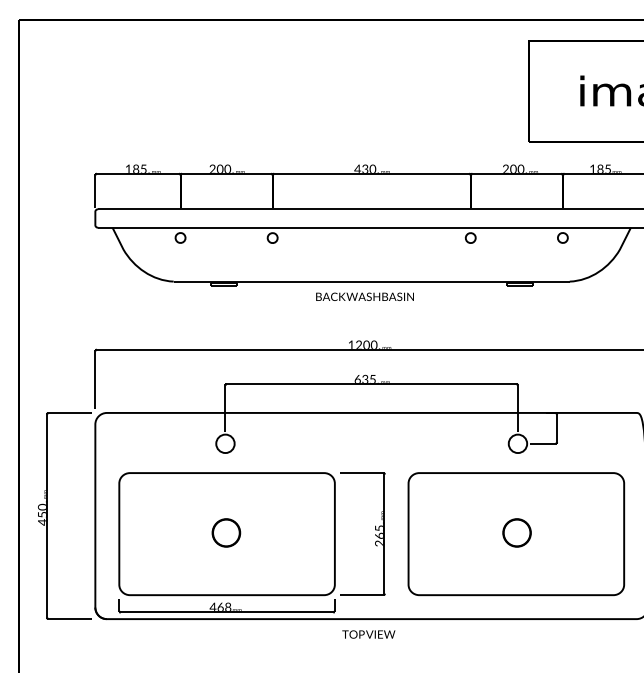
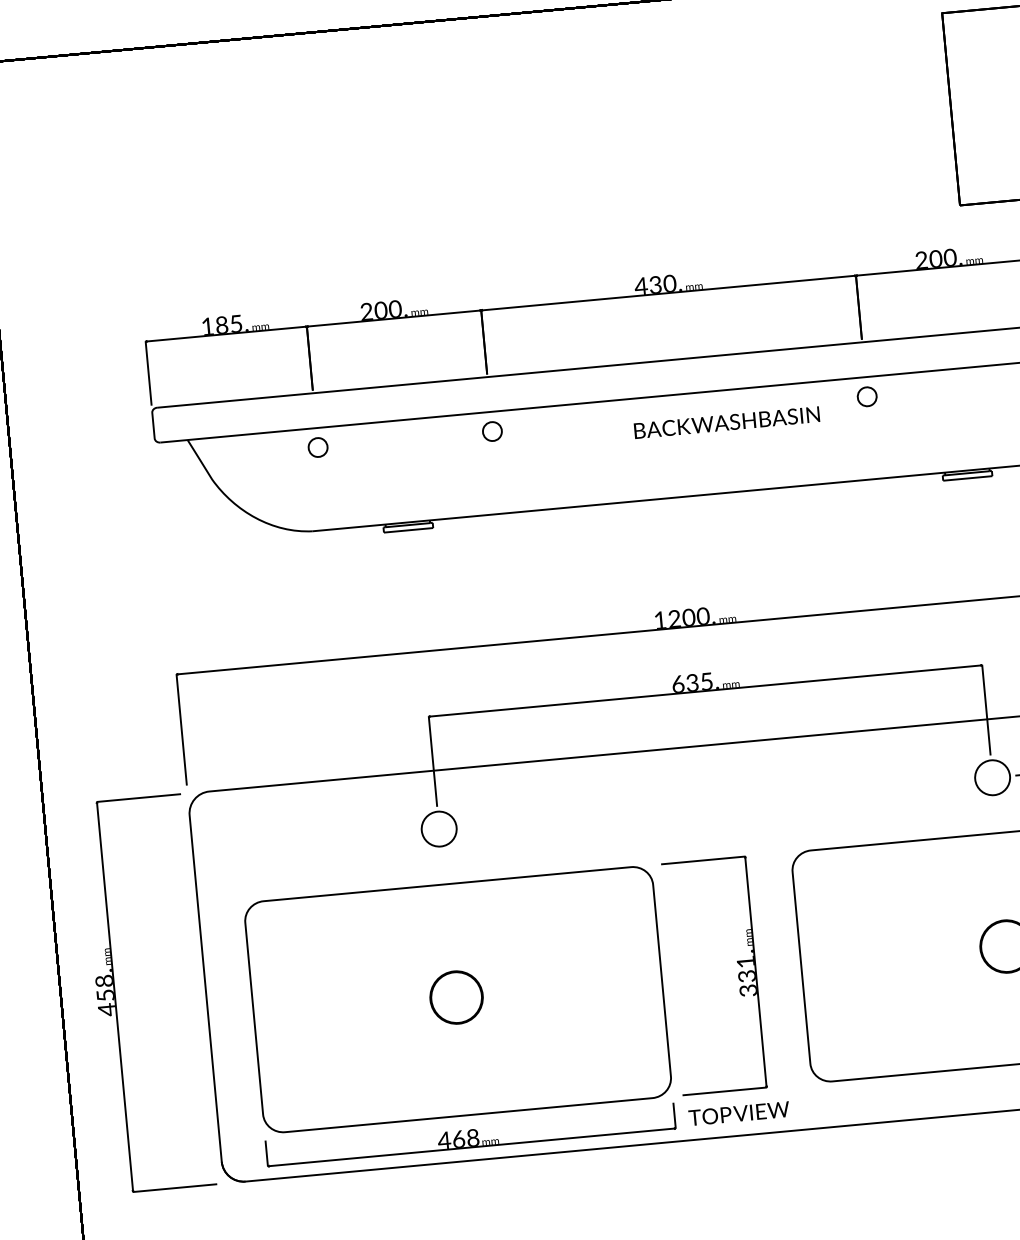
text: (364, 296) -> (725, 422), moved
text: (41, 506) -> (102, 979), 450. -> 458.
text: (378, 535) -> (744, 975), 265. -> 331.
text: (368, 634) -> (738, 1113), moved

